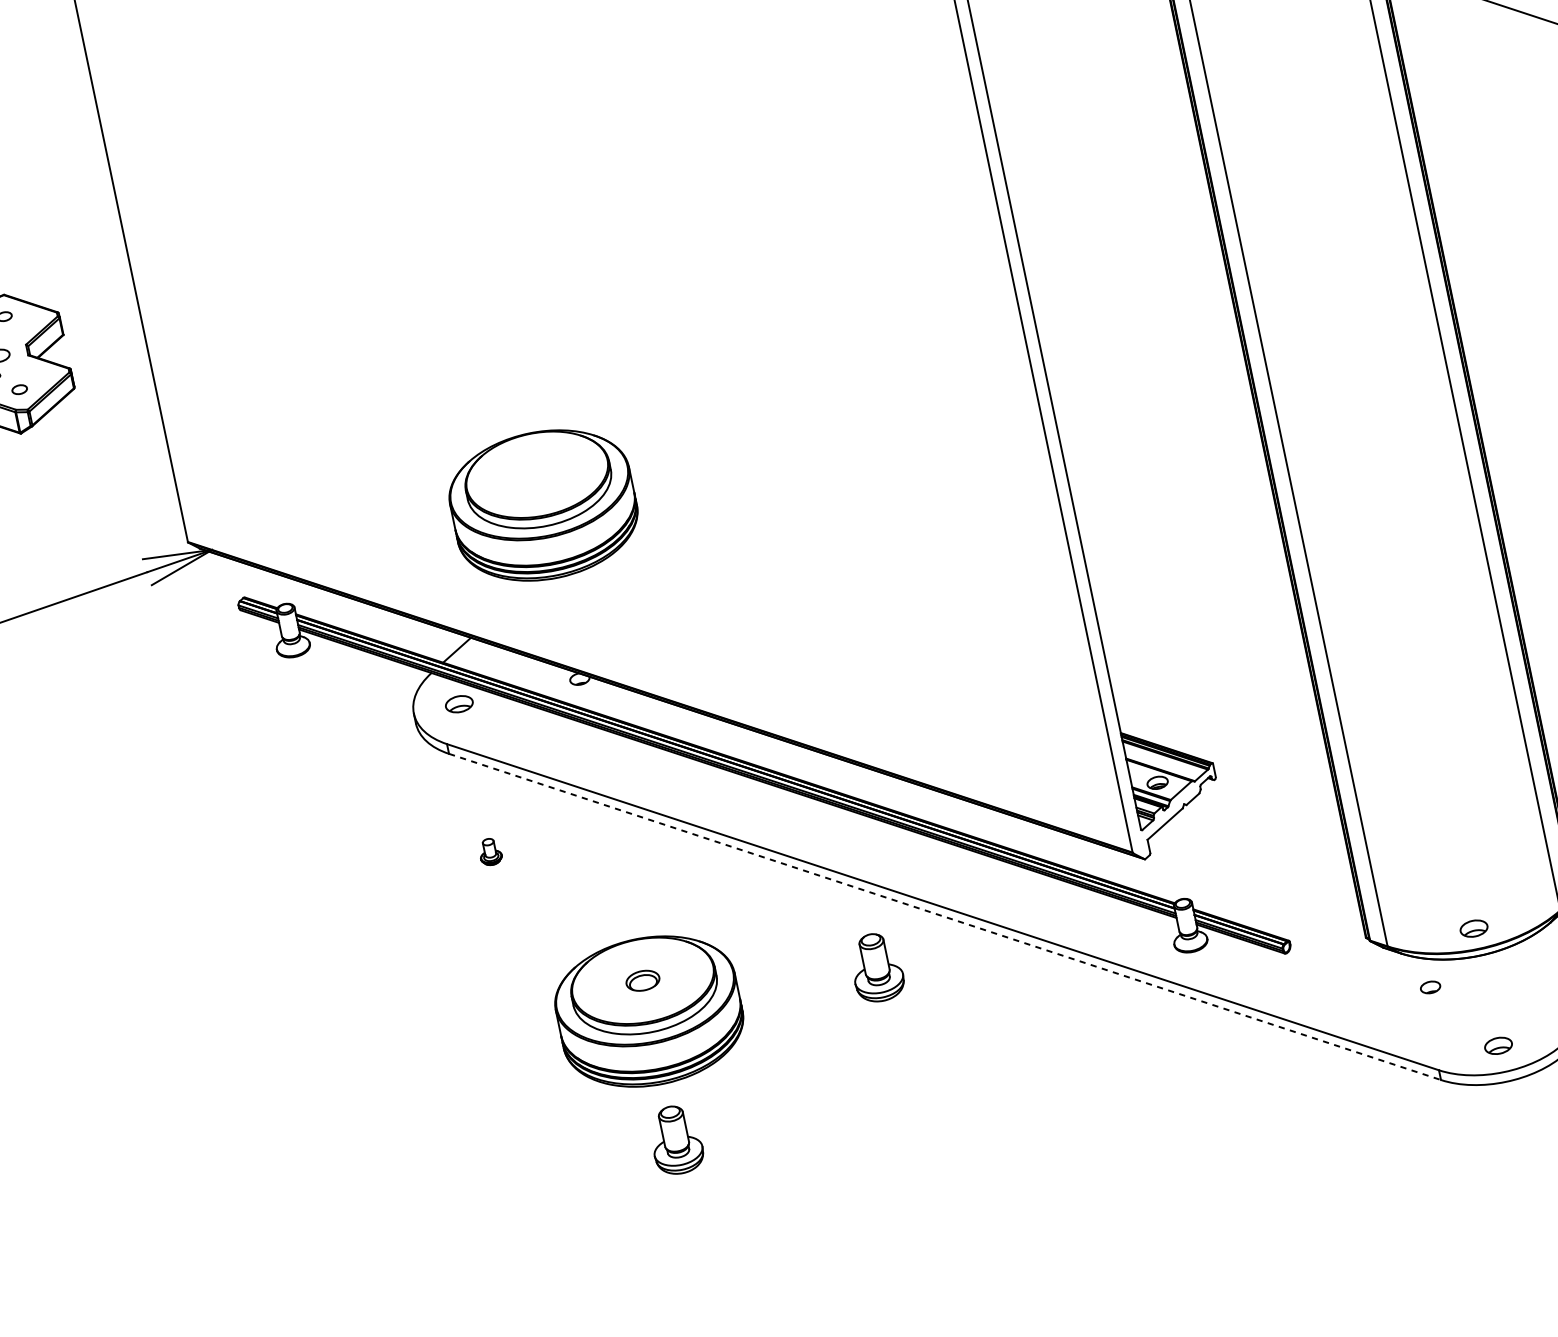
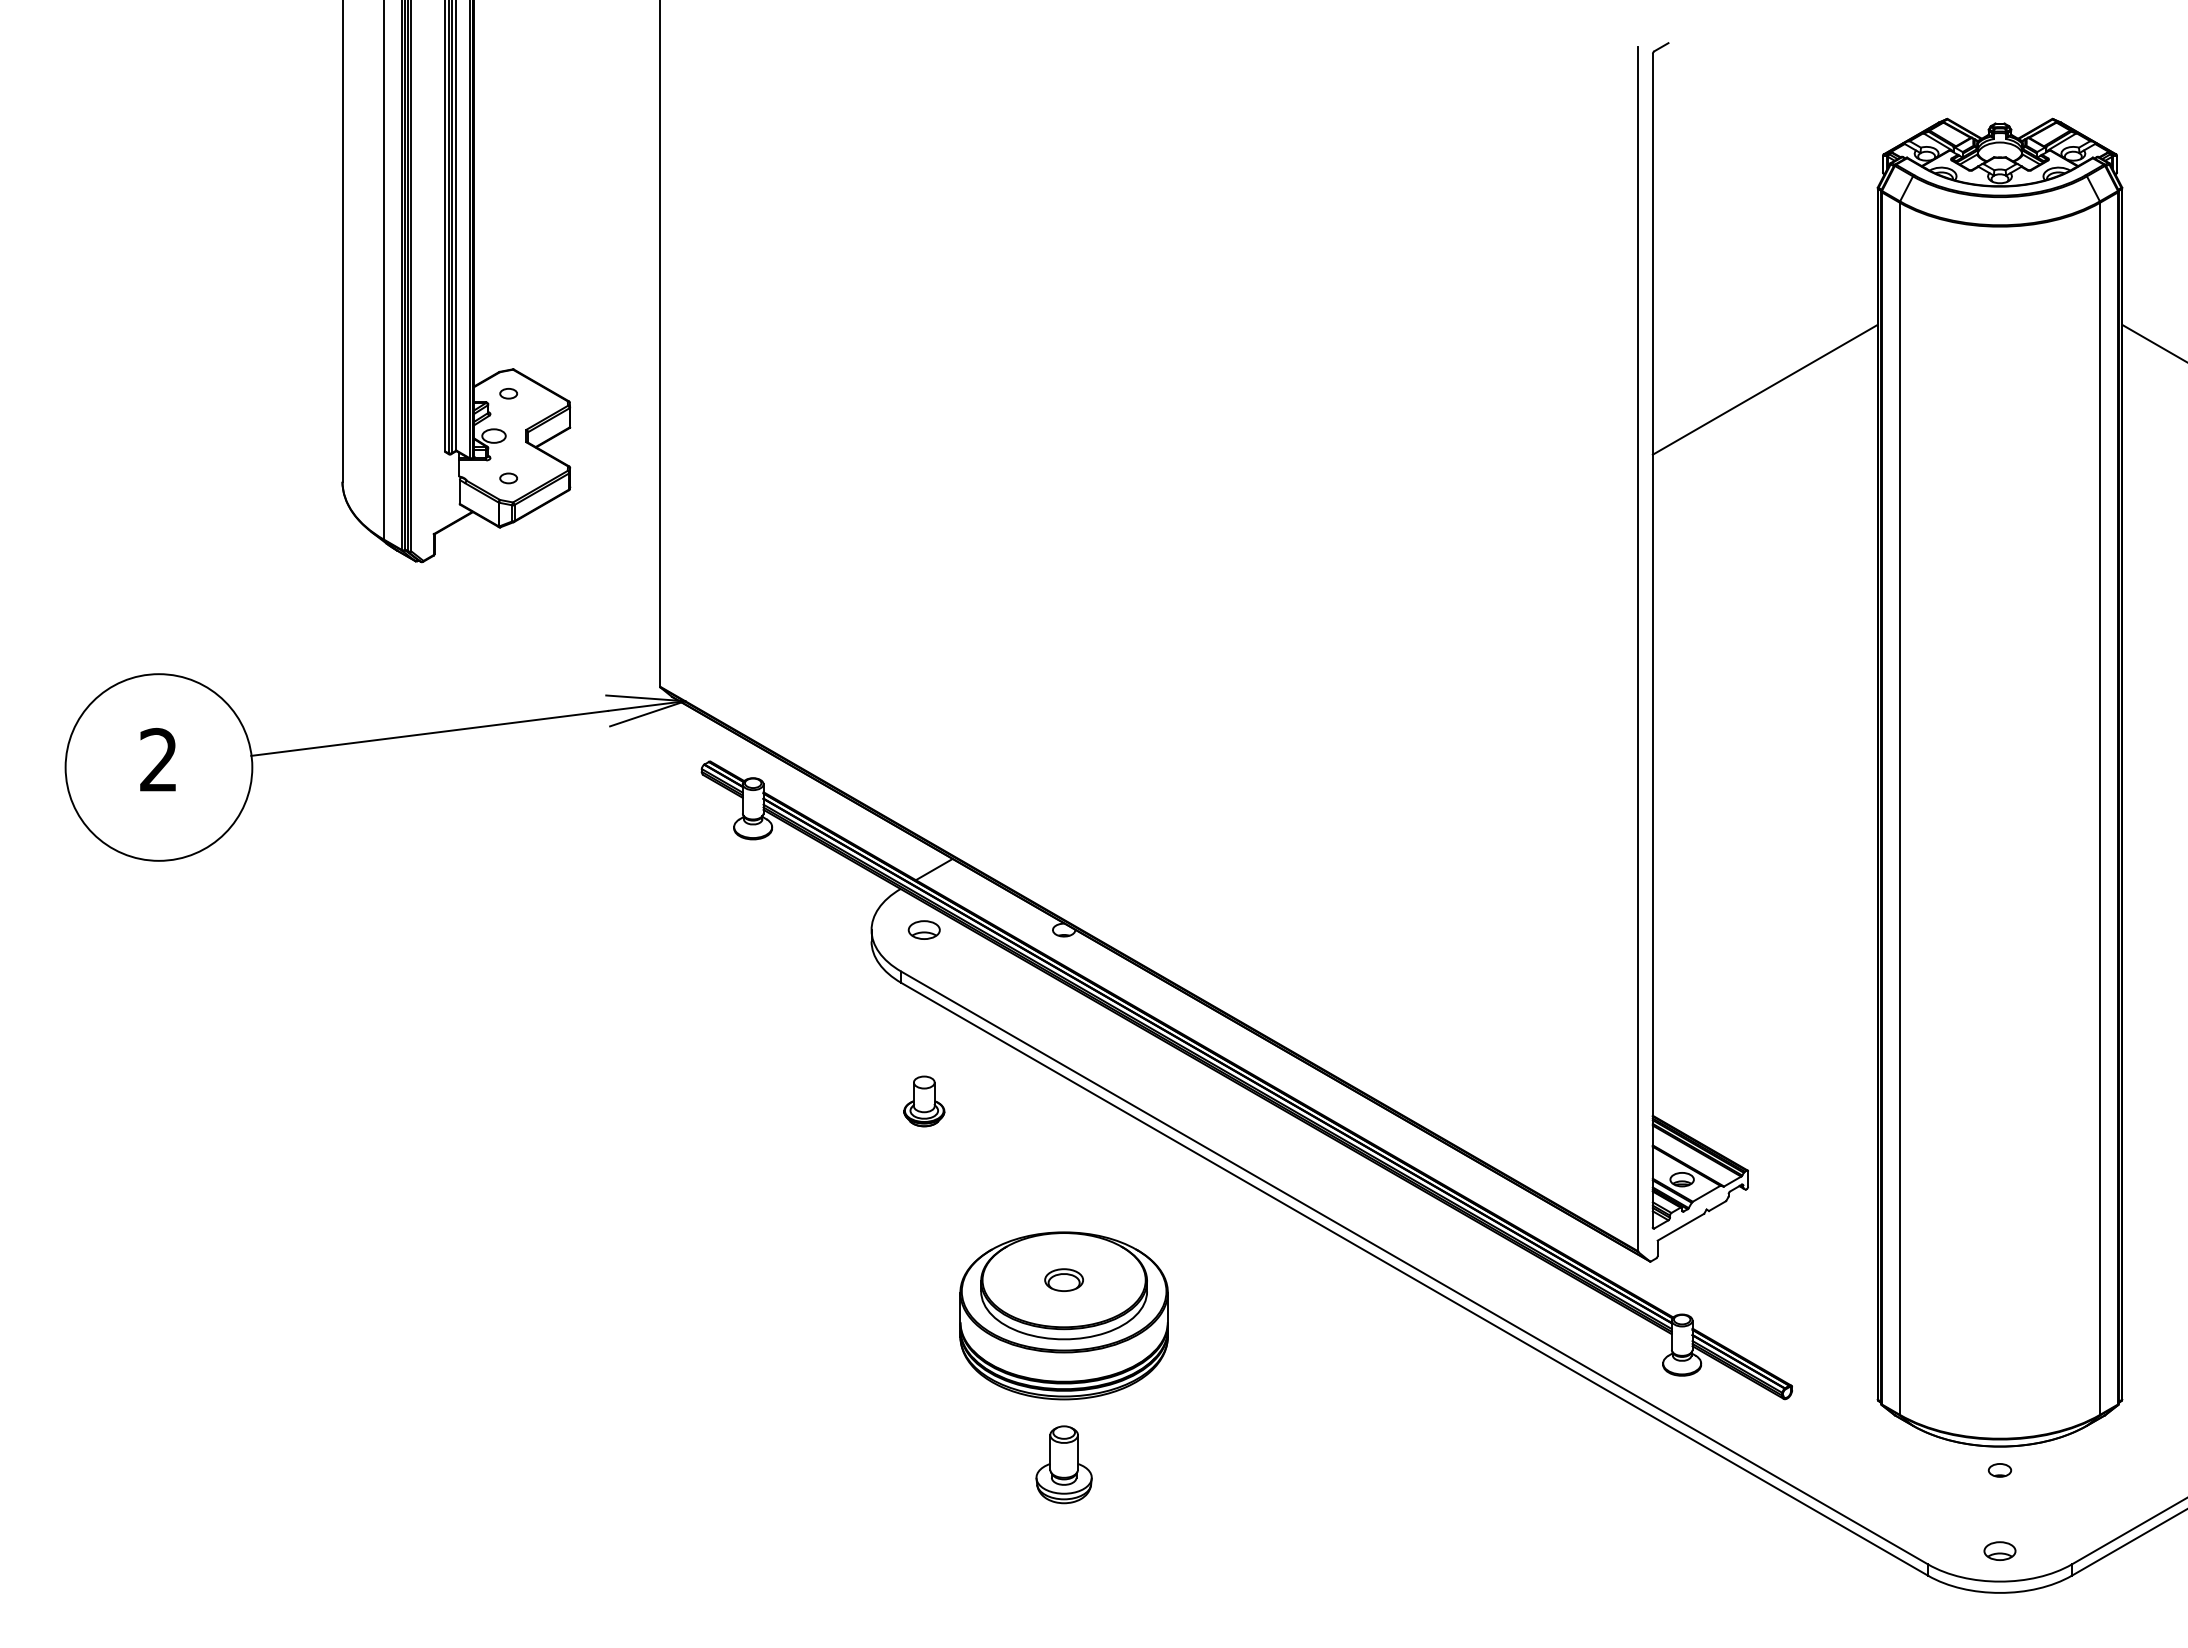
line: (1086, 86) -> (1764, 389), added
part: (543, 505) -> (1063, 728), removed
part: (490, 851) -> (924, 1101), size x1.67
line: (944, 917) -> (1414, 1279), dashed -> solid
part: (1473, 928) -> (1999, 1414), removed
part: (876, 967) -> (1326, 1319), removed
part: (1430, 987) -> (1999, 1470), moved

